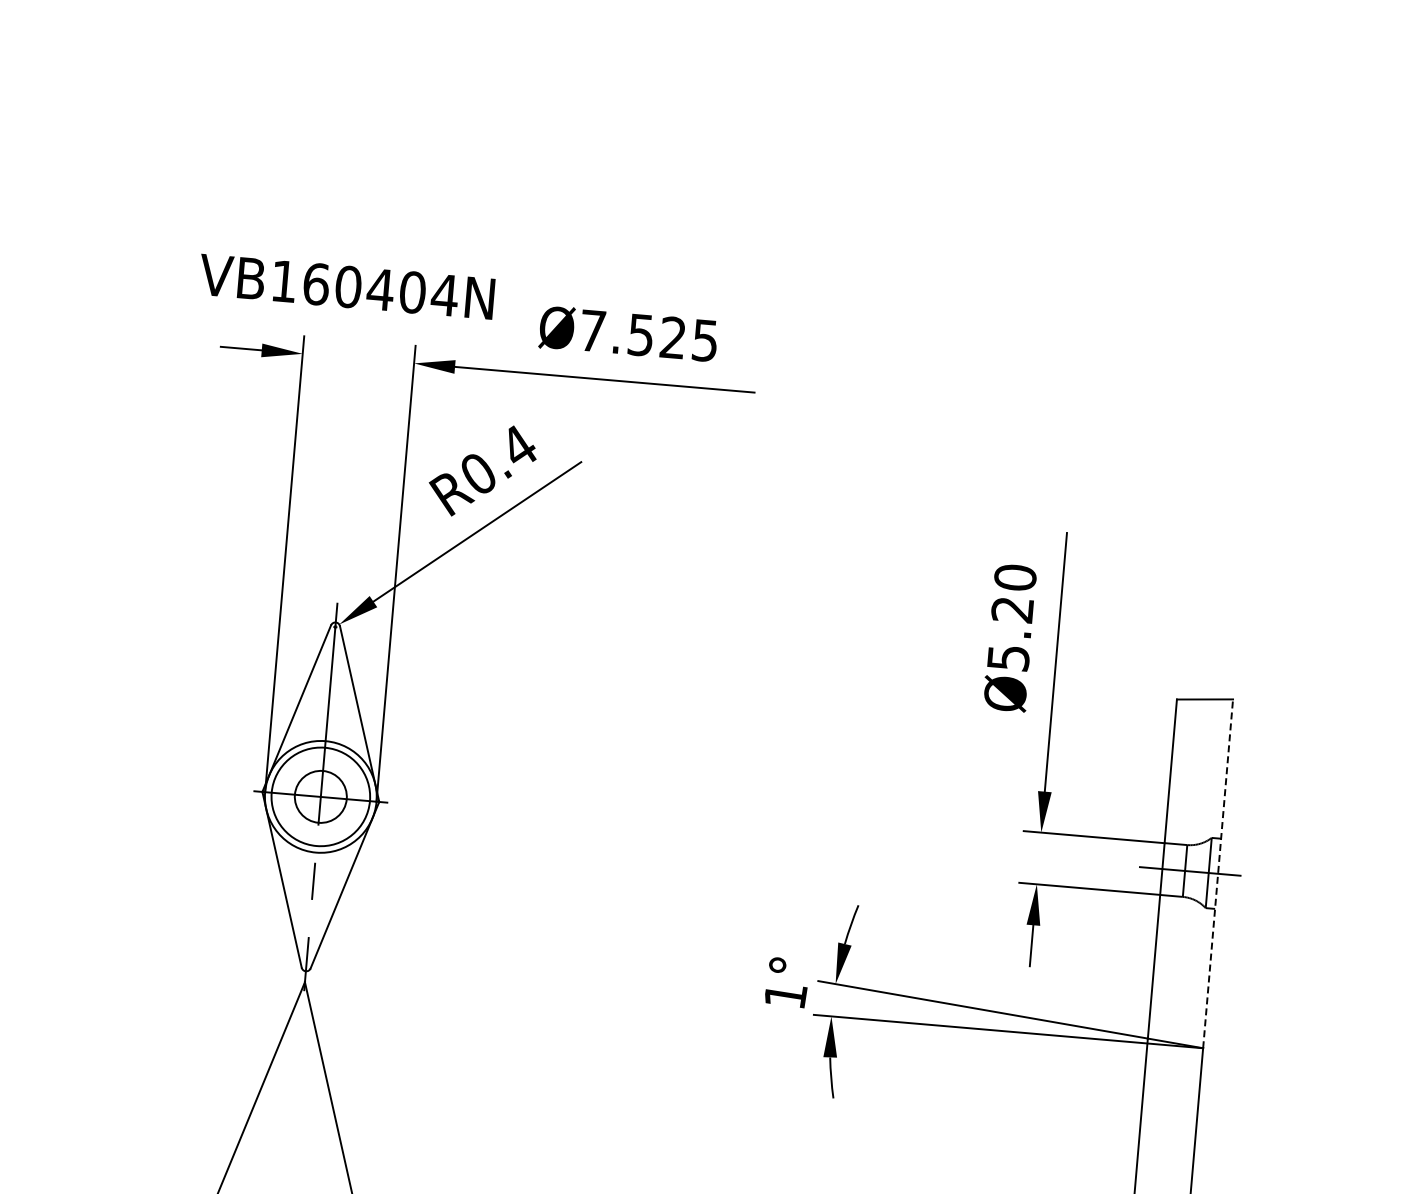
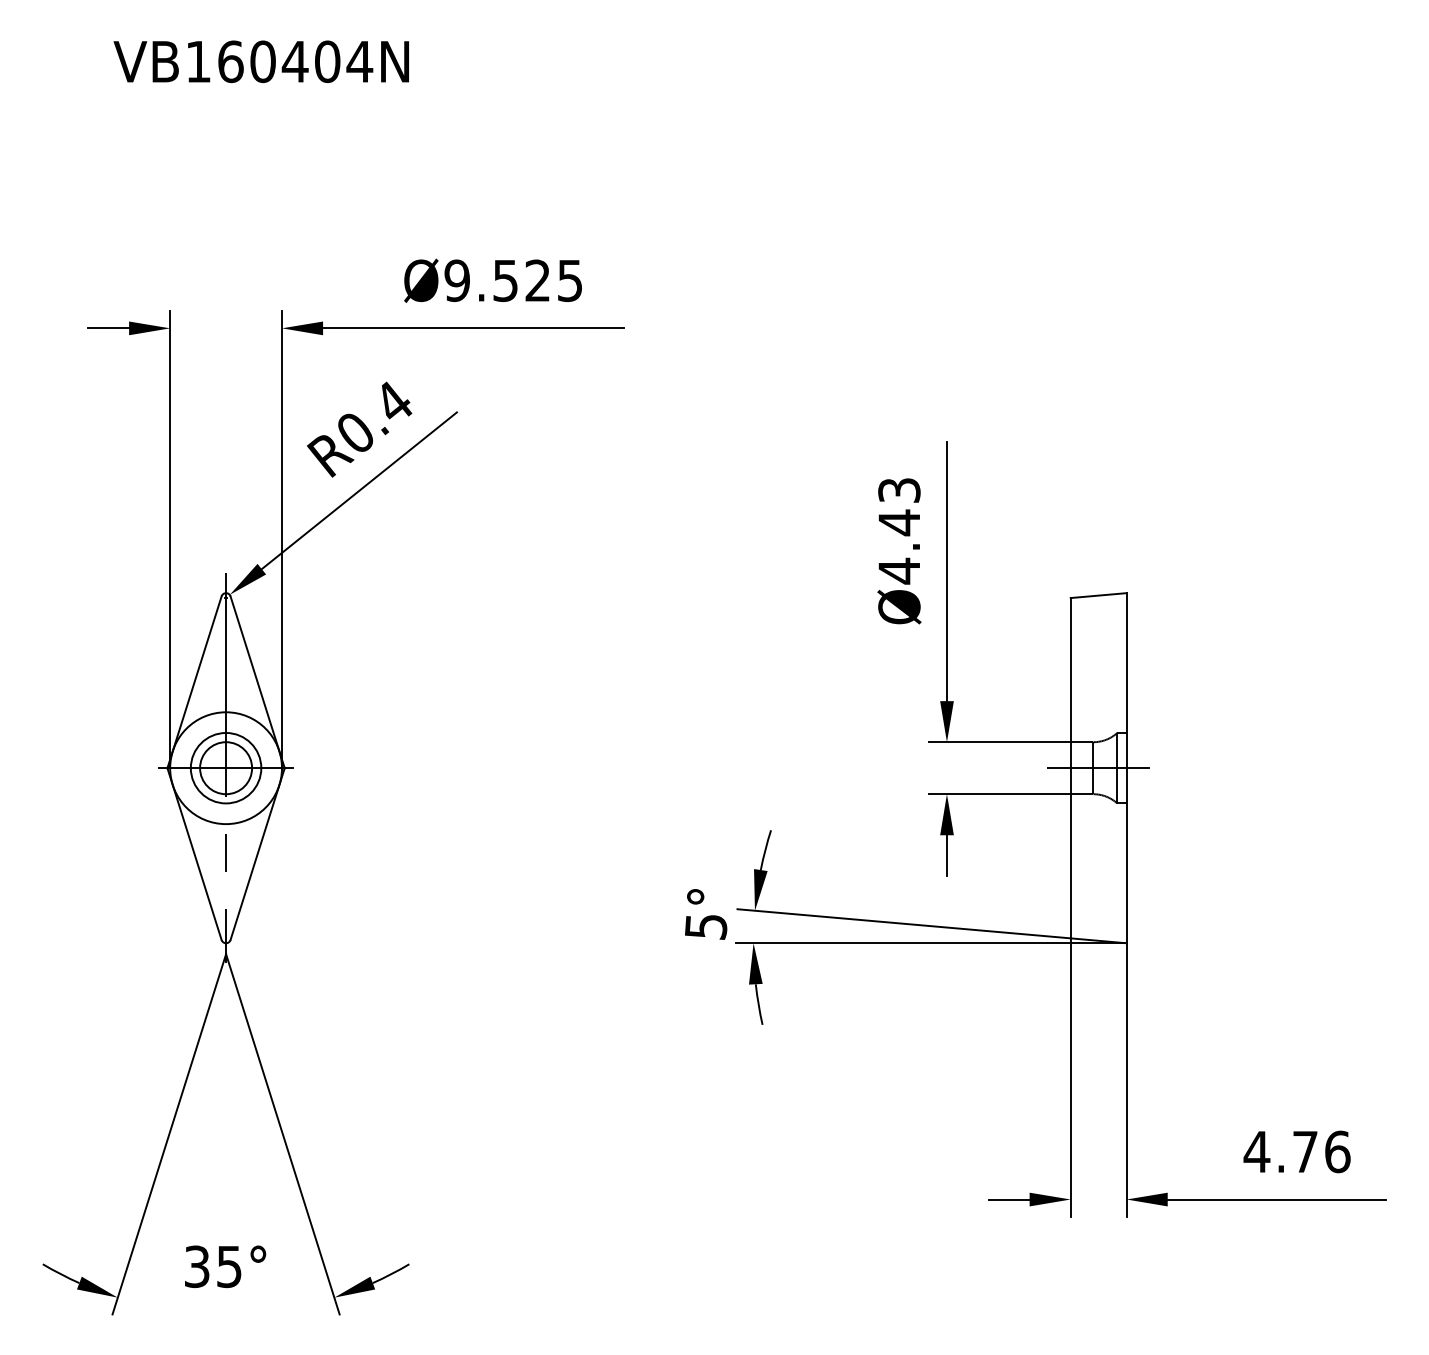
text: (345, 286) -> (260, 61), moved
text: (592, 330) -> (456, 280), Ø7.525 -> Ø9.525
text: (1012, 617) -> (899, 530), Ø5.20 -> Ø4.43
circle: (320, 796) -> (225, 767), size x0.71
line: (1218, 873) -> (1126, 767), dashed -> solid
text: (785, 996) -> (706, 927), 1° -> 5°

